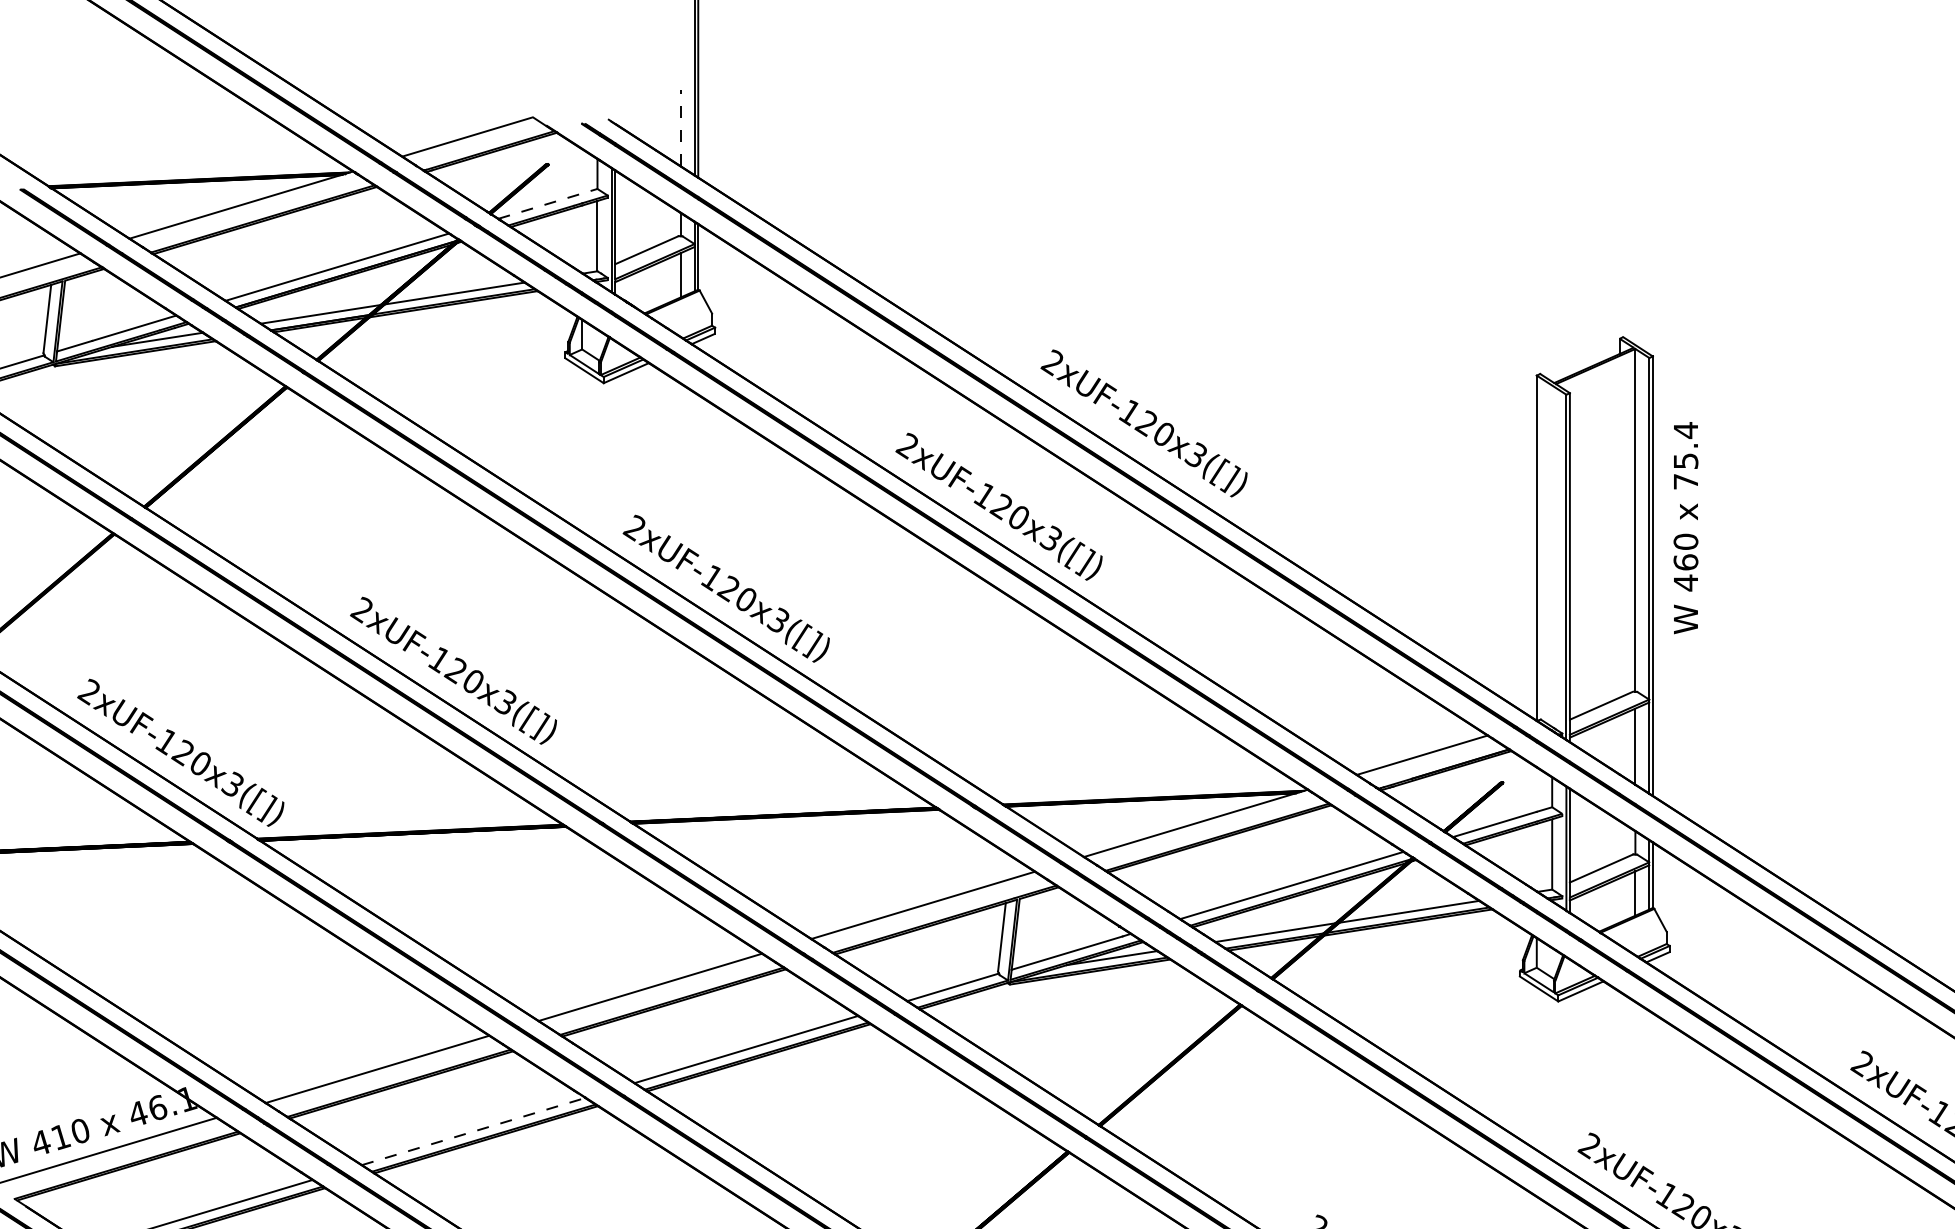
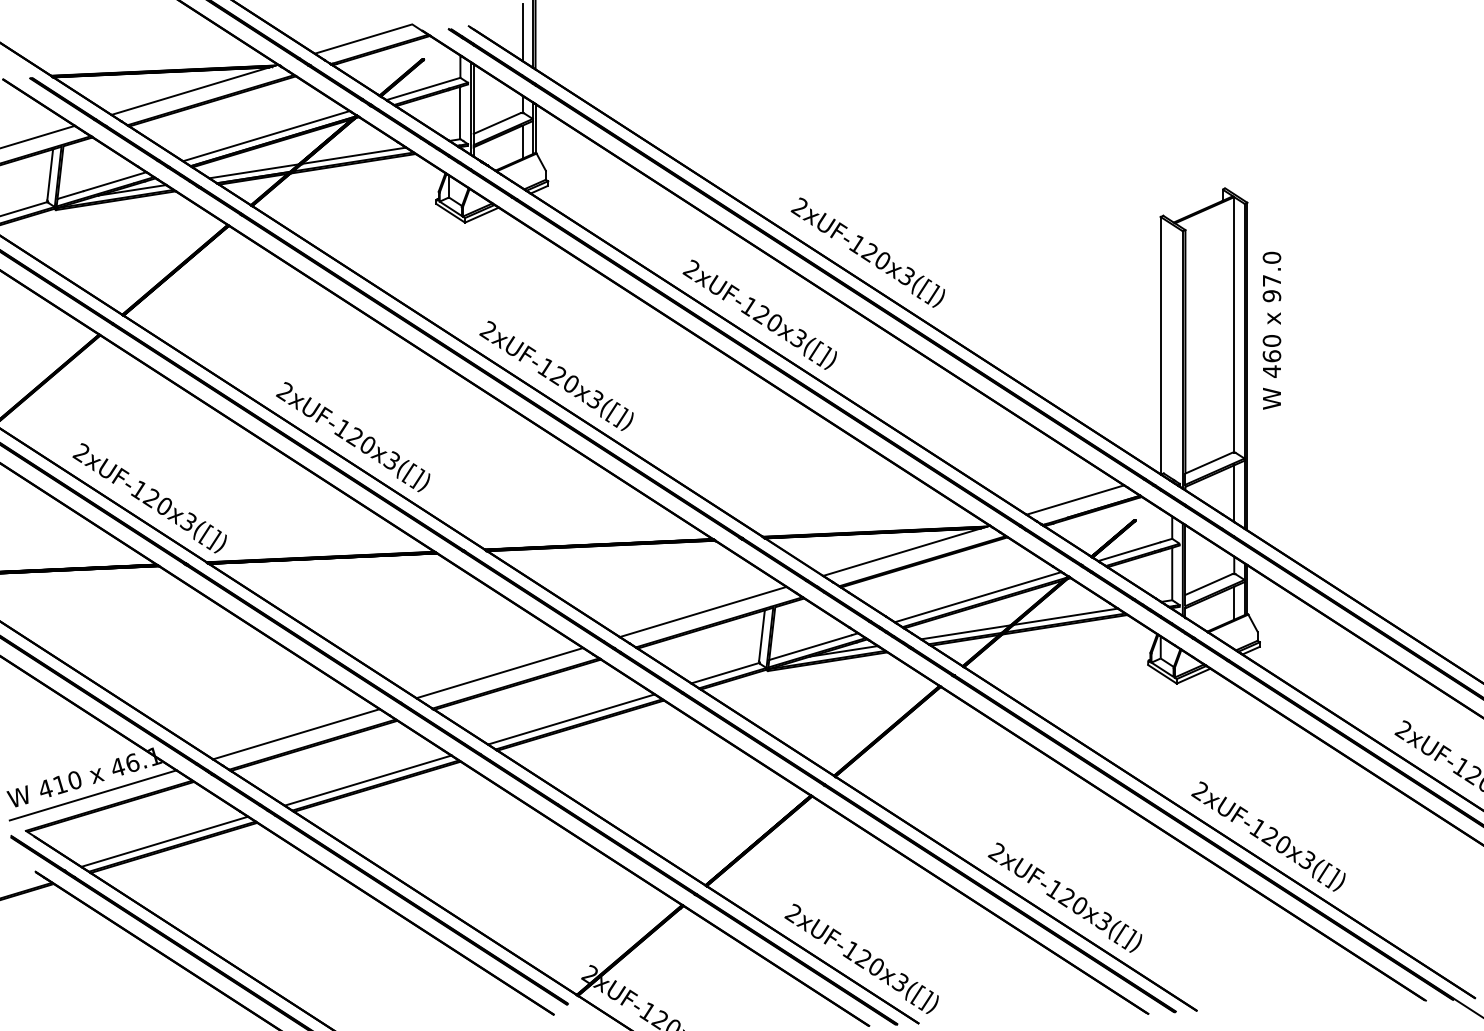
line: (680, 128) -> (522, 32), dashed -> solid
line: (547, 203) -> (423, 88), dashed -> solid
text: (1685, 455) -> (1271, 276), 75.4 -> 97.0
line: (480, 1128) -> (373, 778), dashed -> solid

